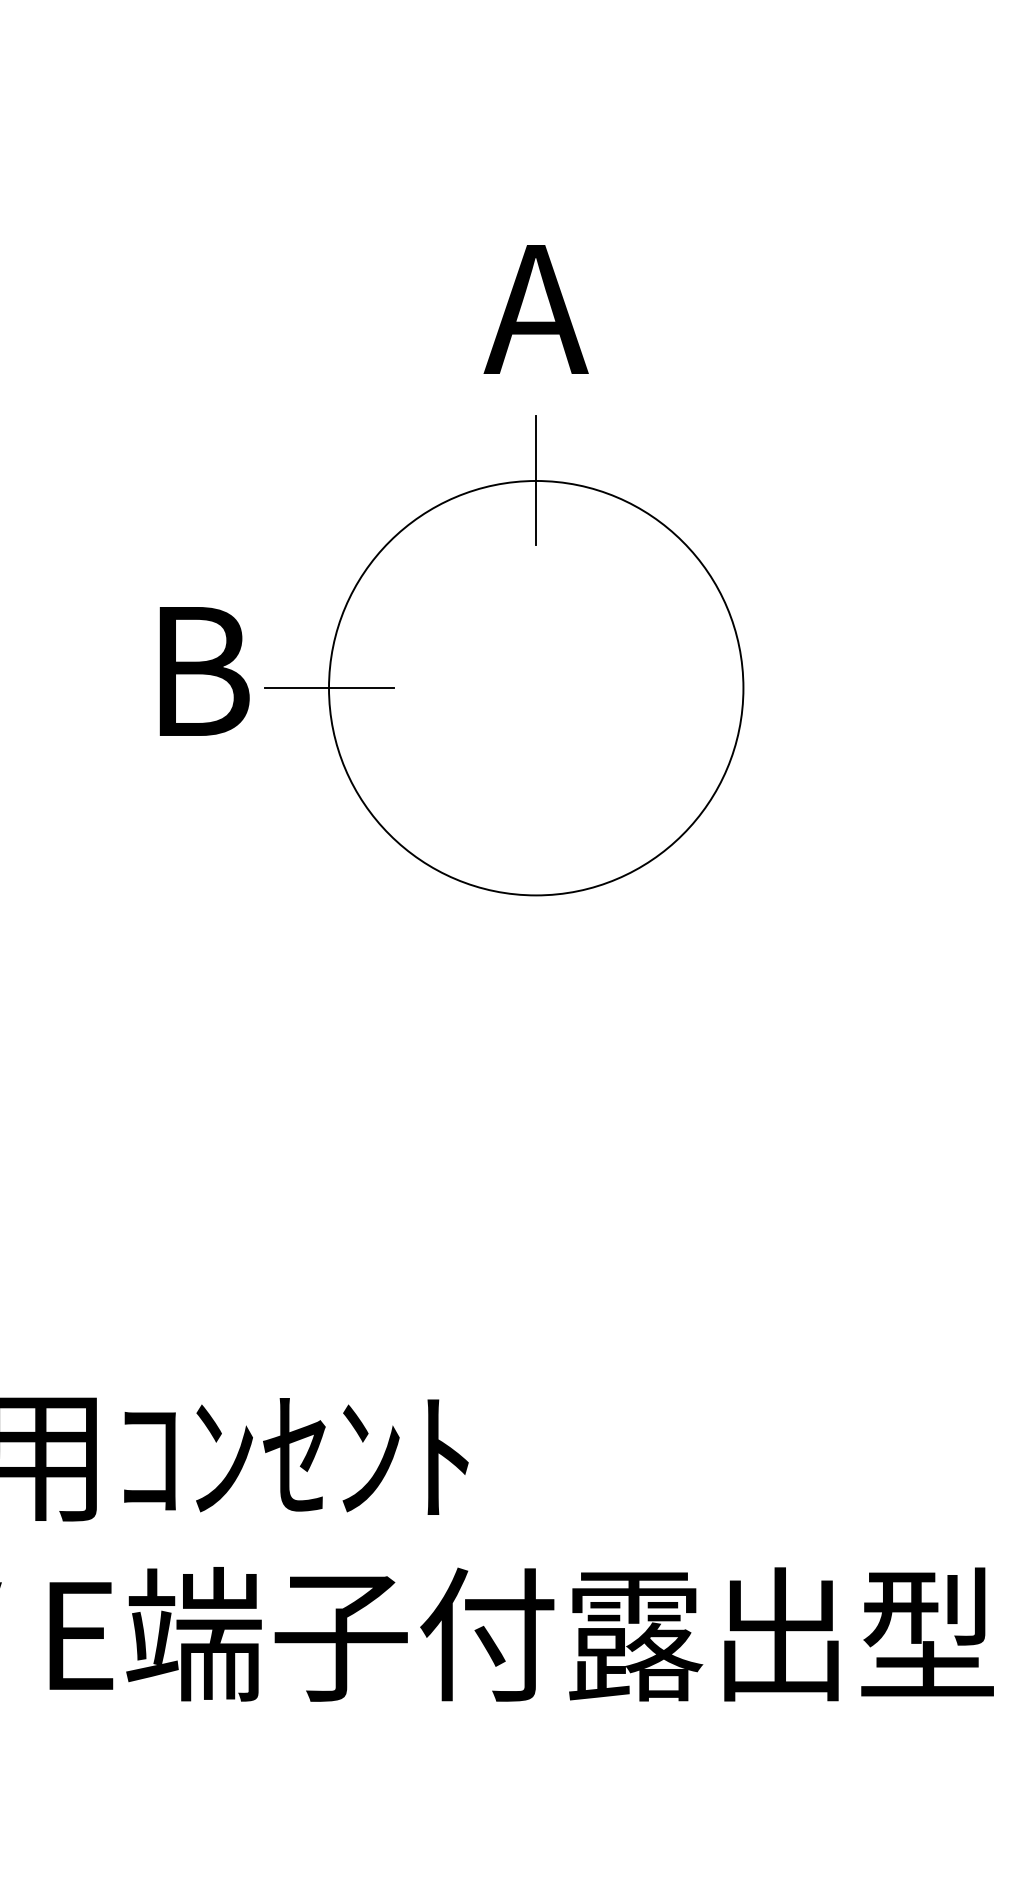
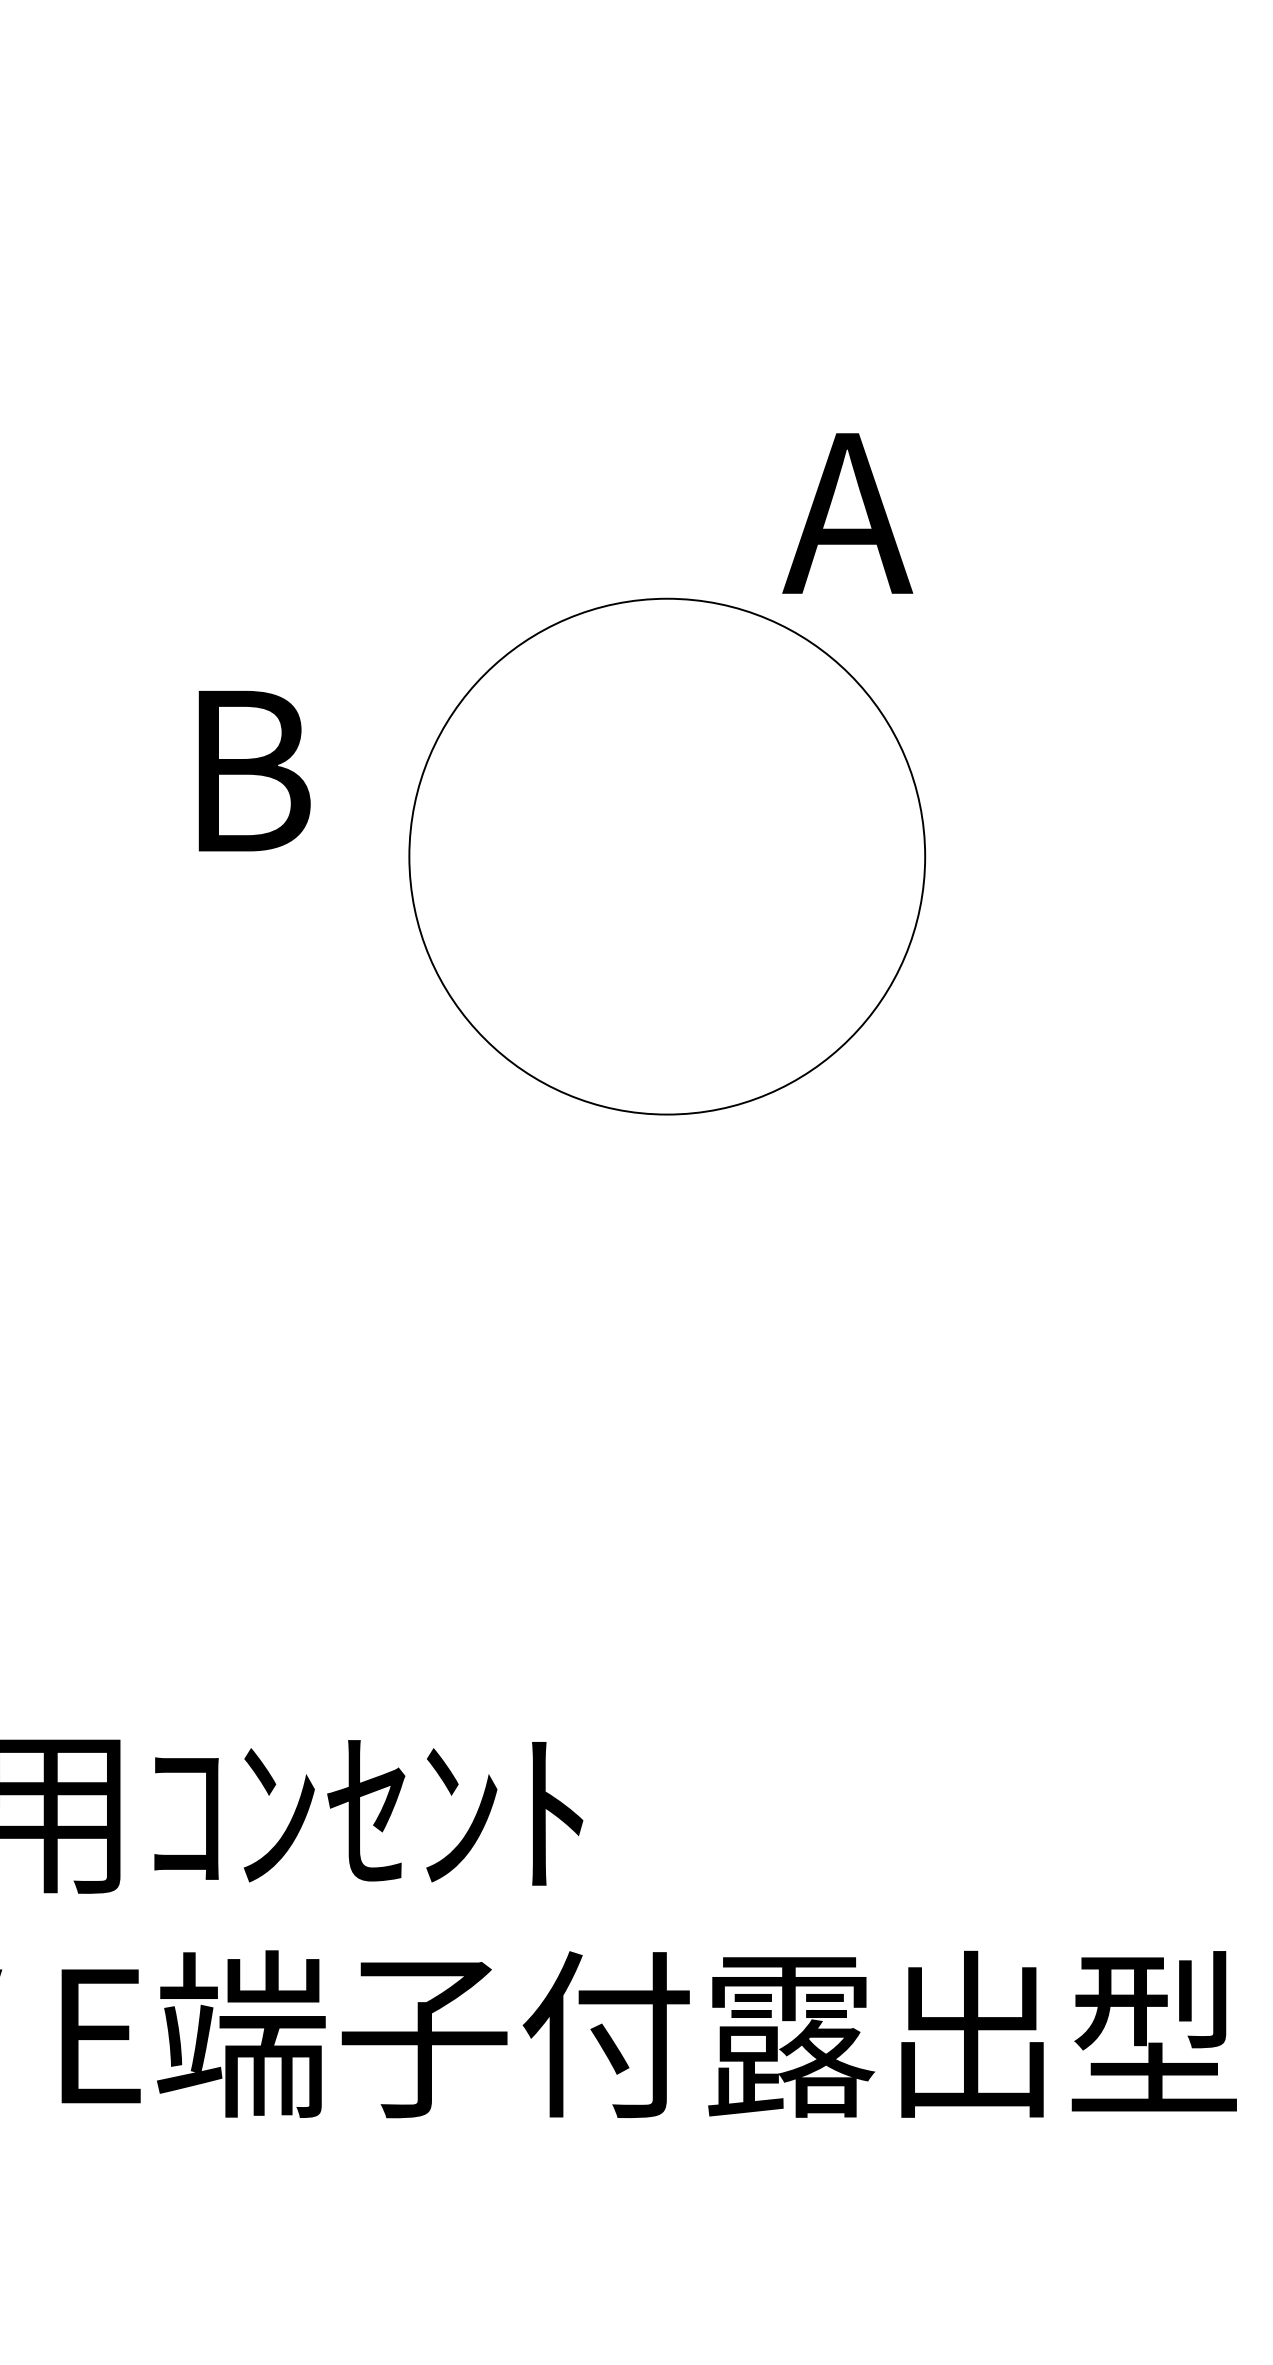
text: (535, 309) -> (846, 513), moved
line: (536, 480) -> (667, 598), removed
text: (204, 671) -> (254, 771), moved
line: (328, 688) -> (408, 857), removed

